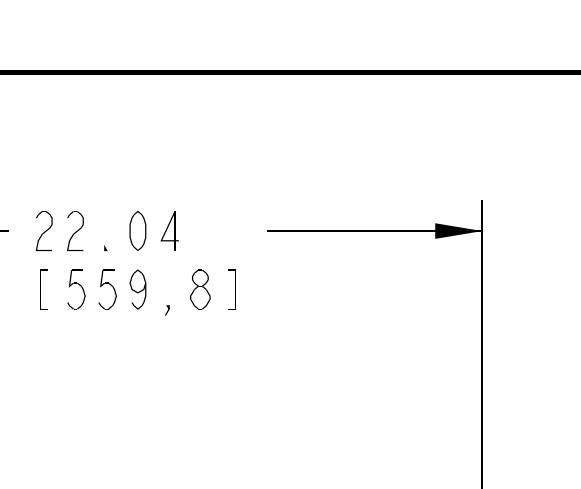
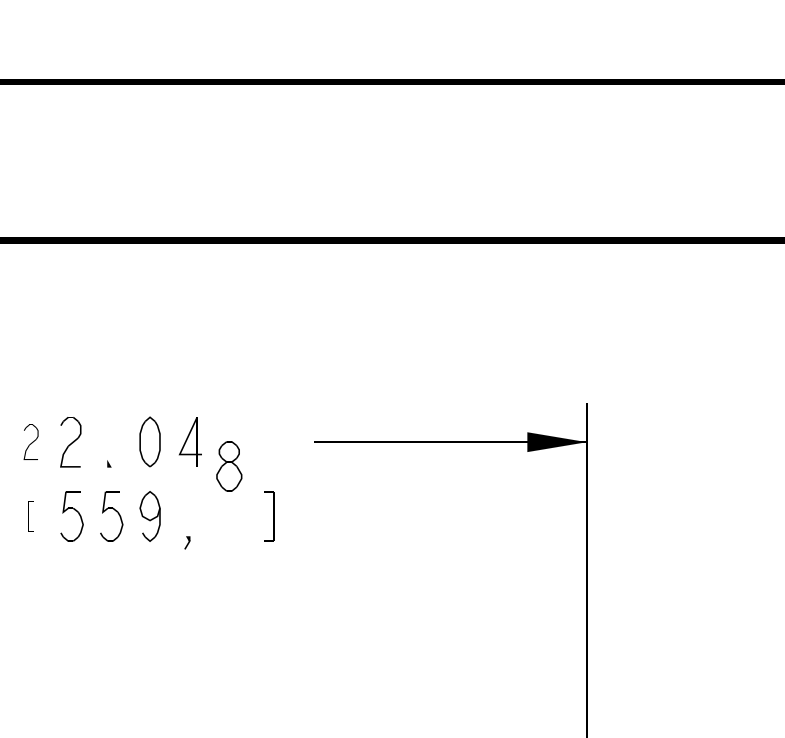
part: (43, 231) -> (30, 442), size x0.7
part: (43, 289) -> (30, 516), size x0.6
part: (200, 289) -> (229, 466), moved

